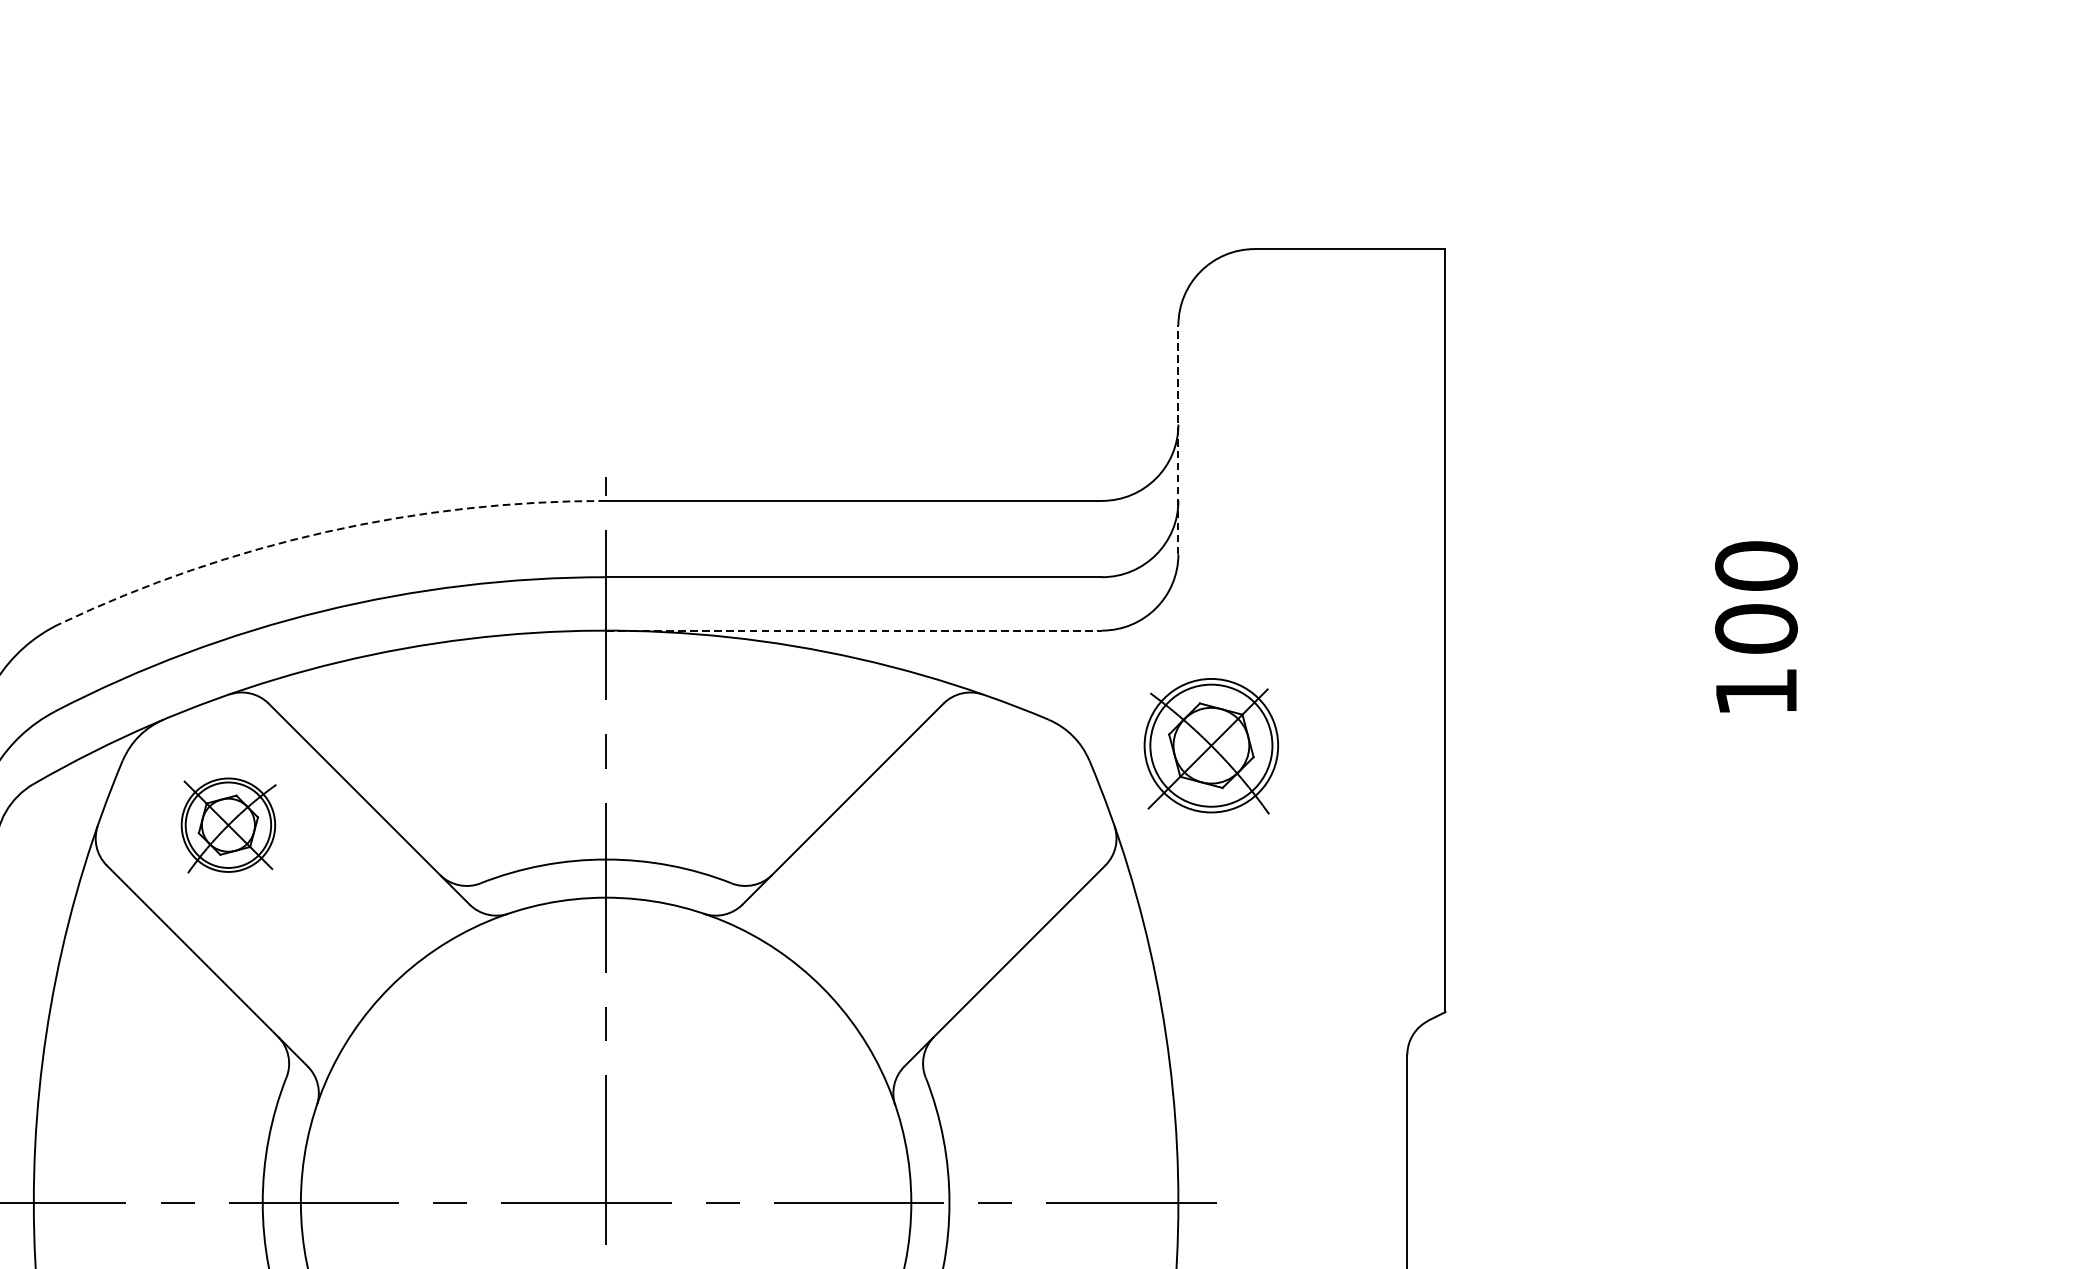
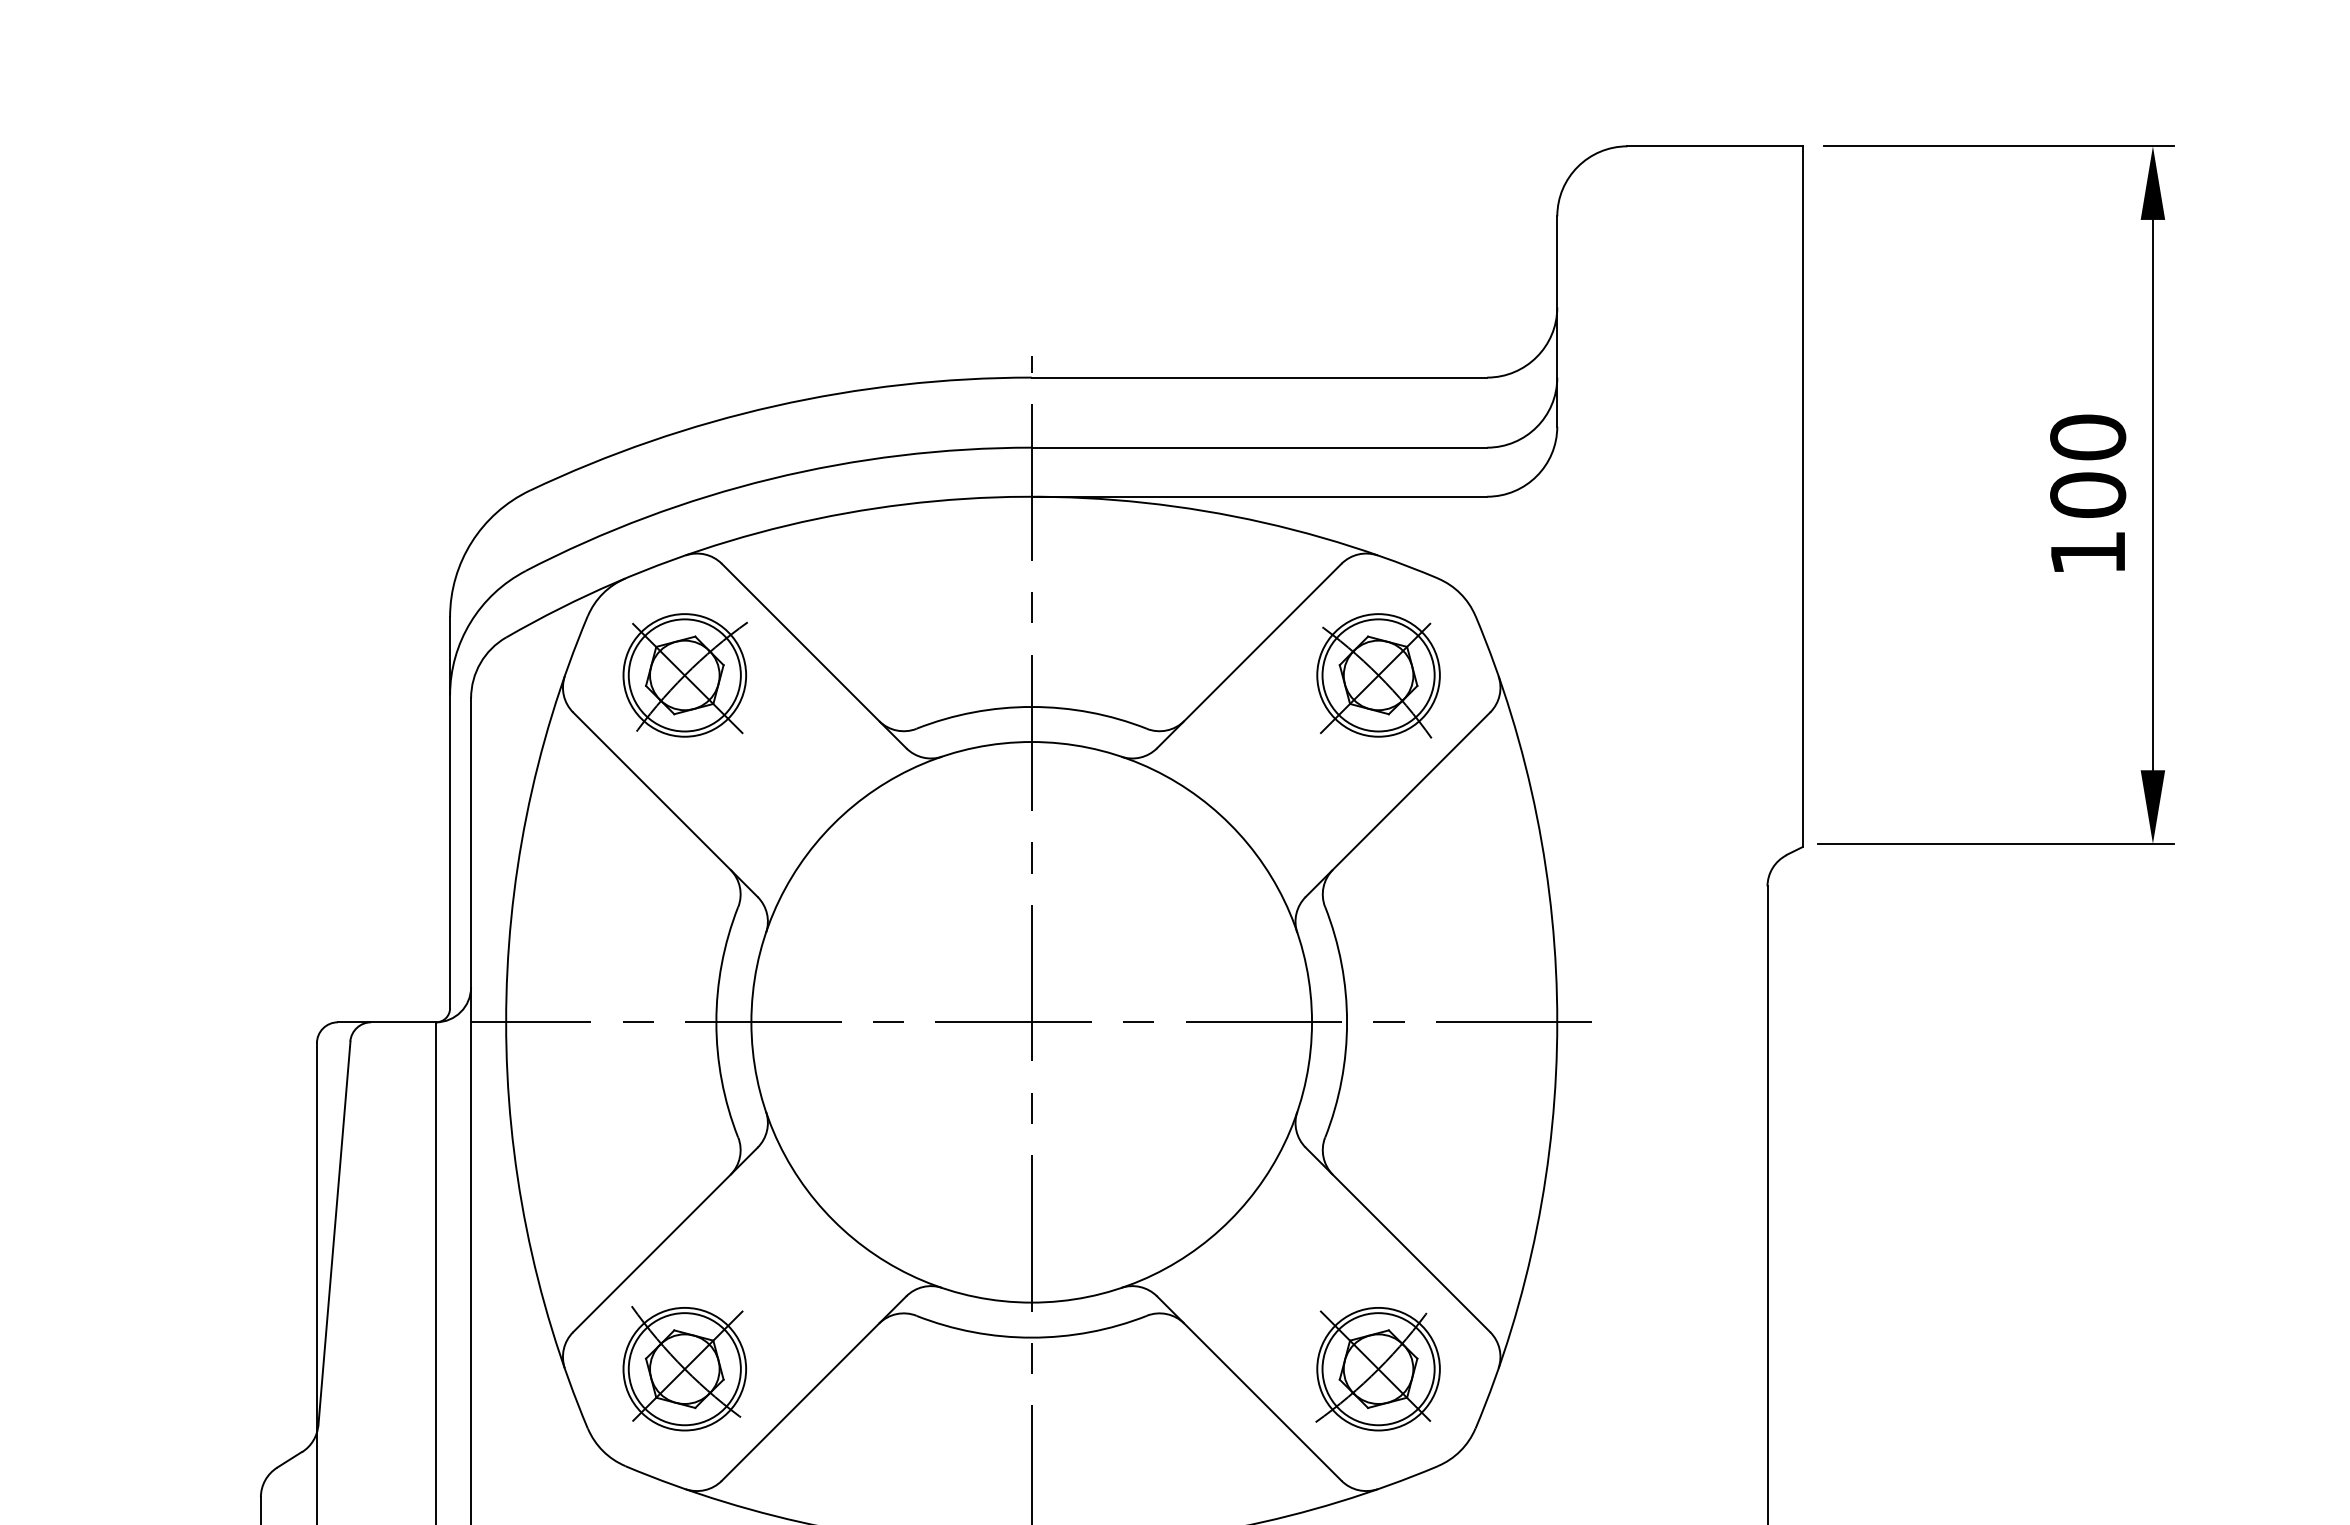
line: (1178, 439) -> (1557, 321), dashed -> solid
arc: (326, 532) -> (774, 406), dashed -> solid
part: (1826, 628) -> (2152, 494), added
line: (854, 630) -> (1259, 496), dashed -> solid
part: (1211, 745) -> (1378, 675), moved
part: (228, 825) -> (684, 675), size x1.43

